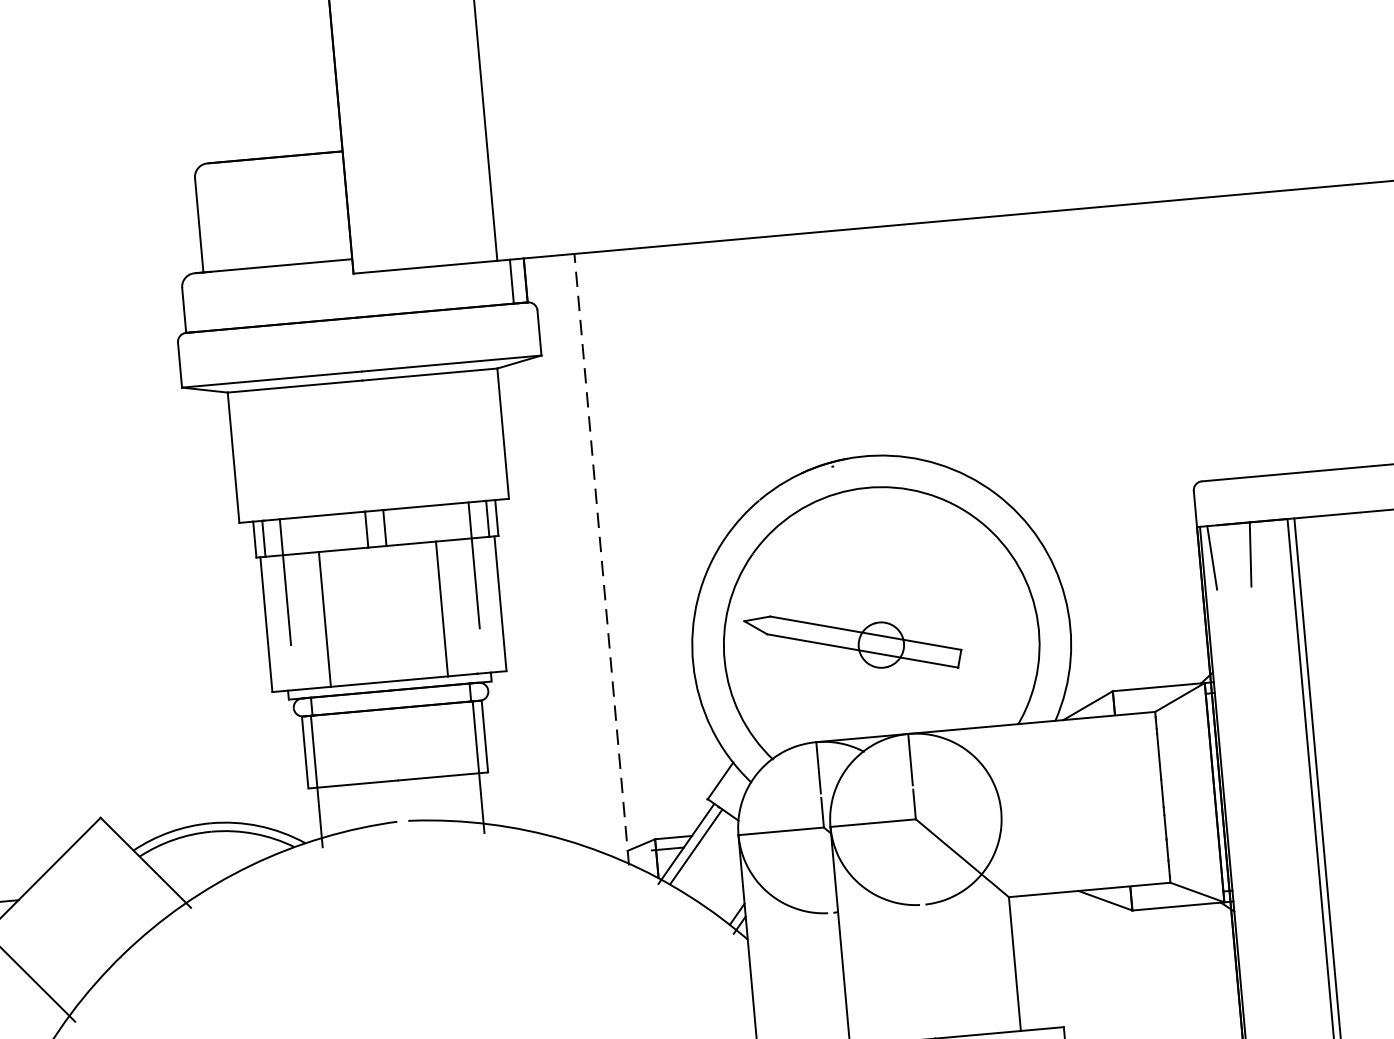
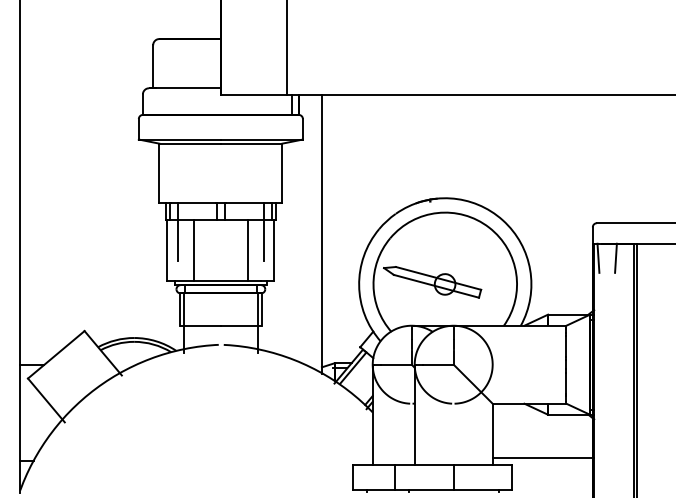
line: (600, 559) -> (321, 234), dashed -> solid
line: (1130, 1007) -> (543, 458), added

